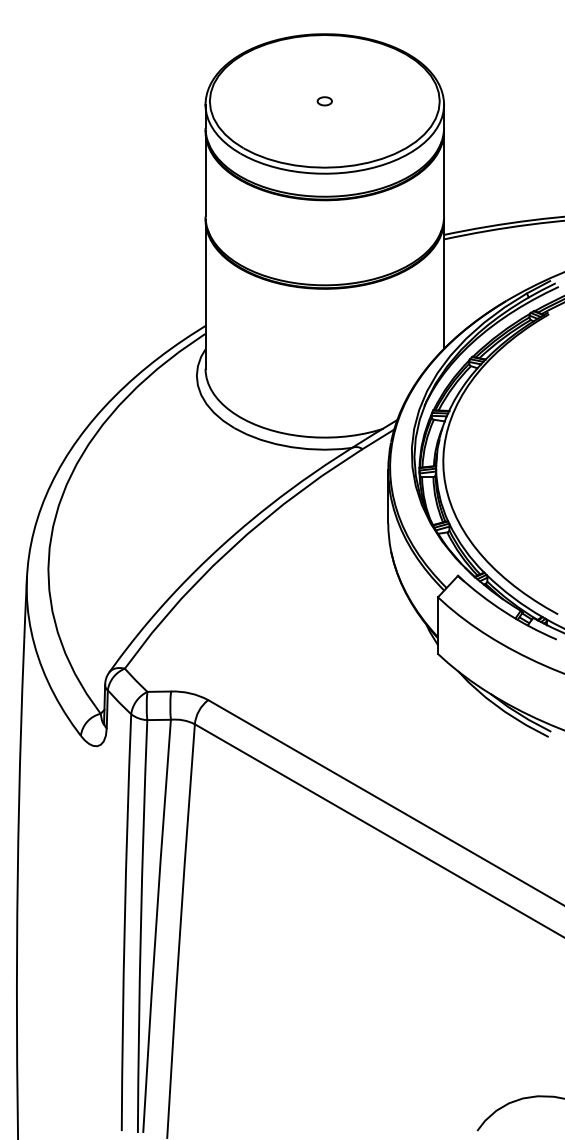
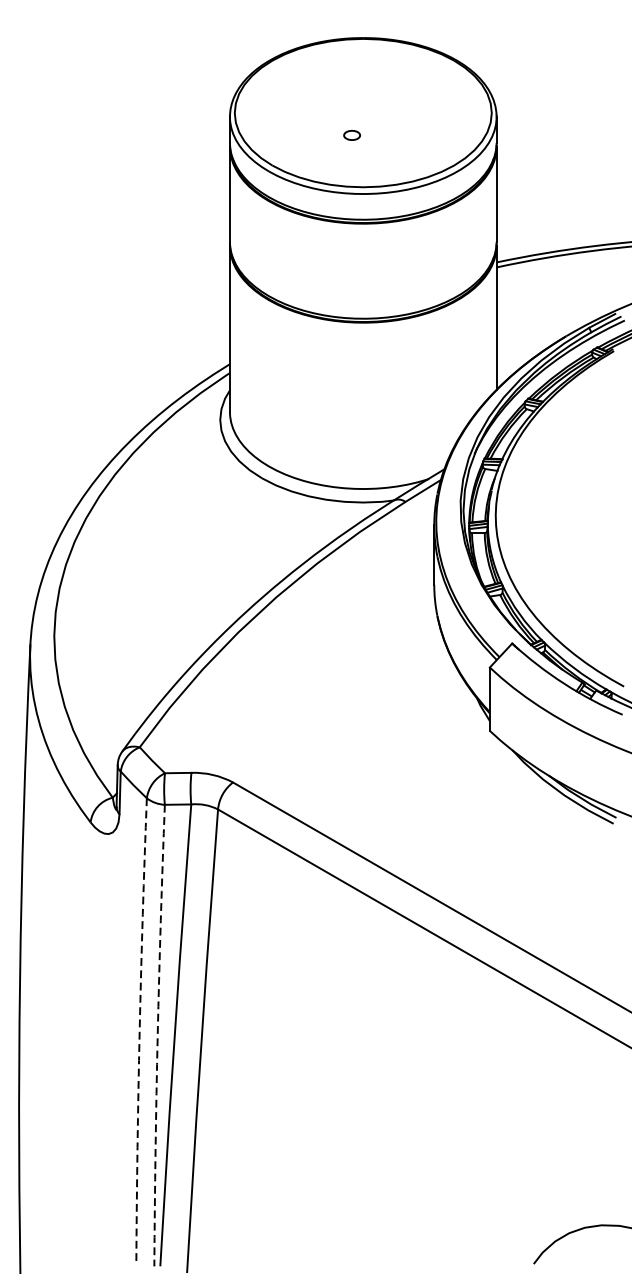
part: (324, 101) -> (351, 135), moved
arc: (124, 922) -> (139, 1031), solid -> dashed
arc: (140, 926) -> (157, 1035), solid -> dashed

